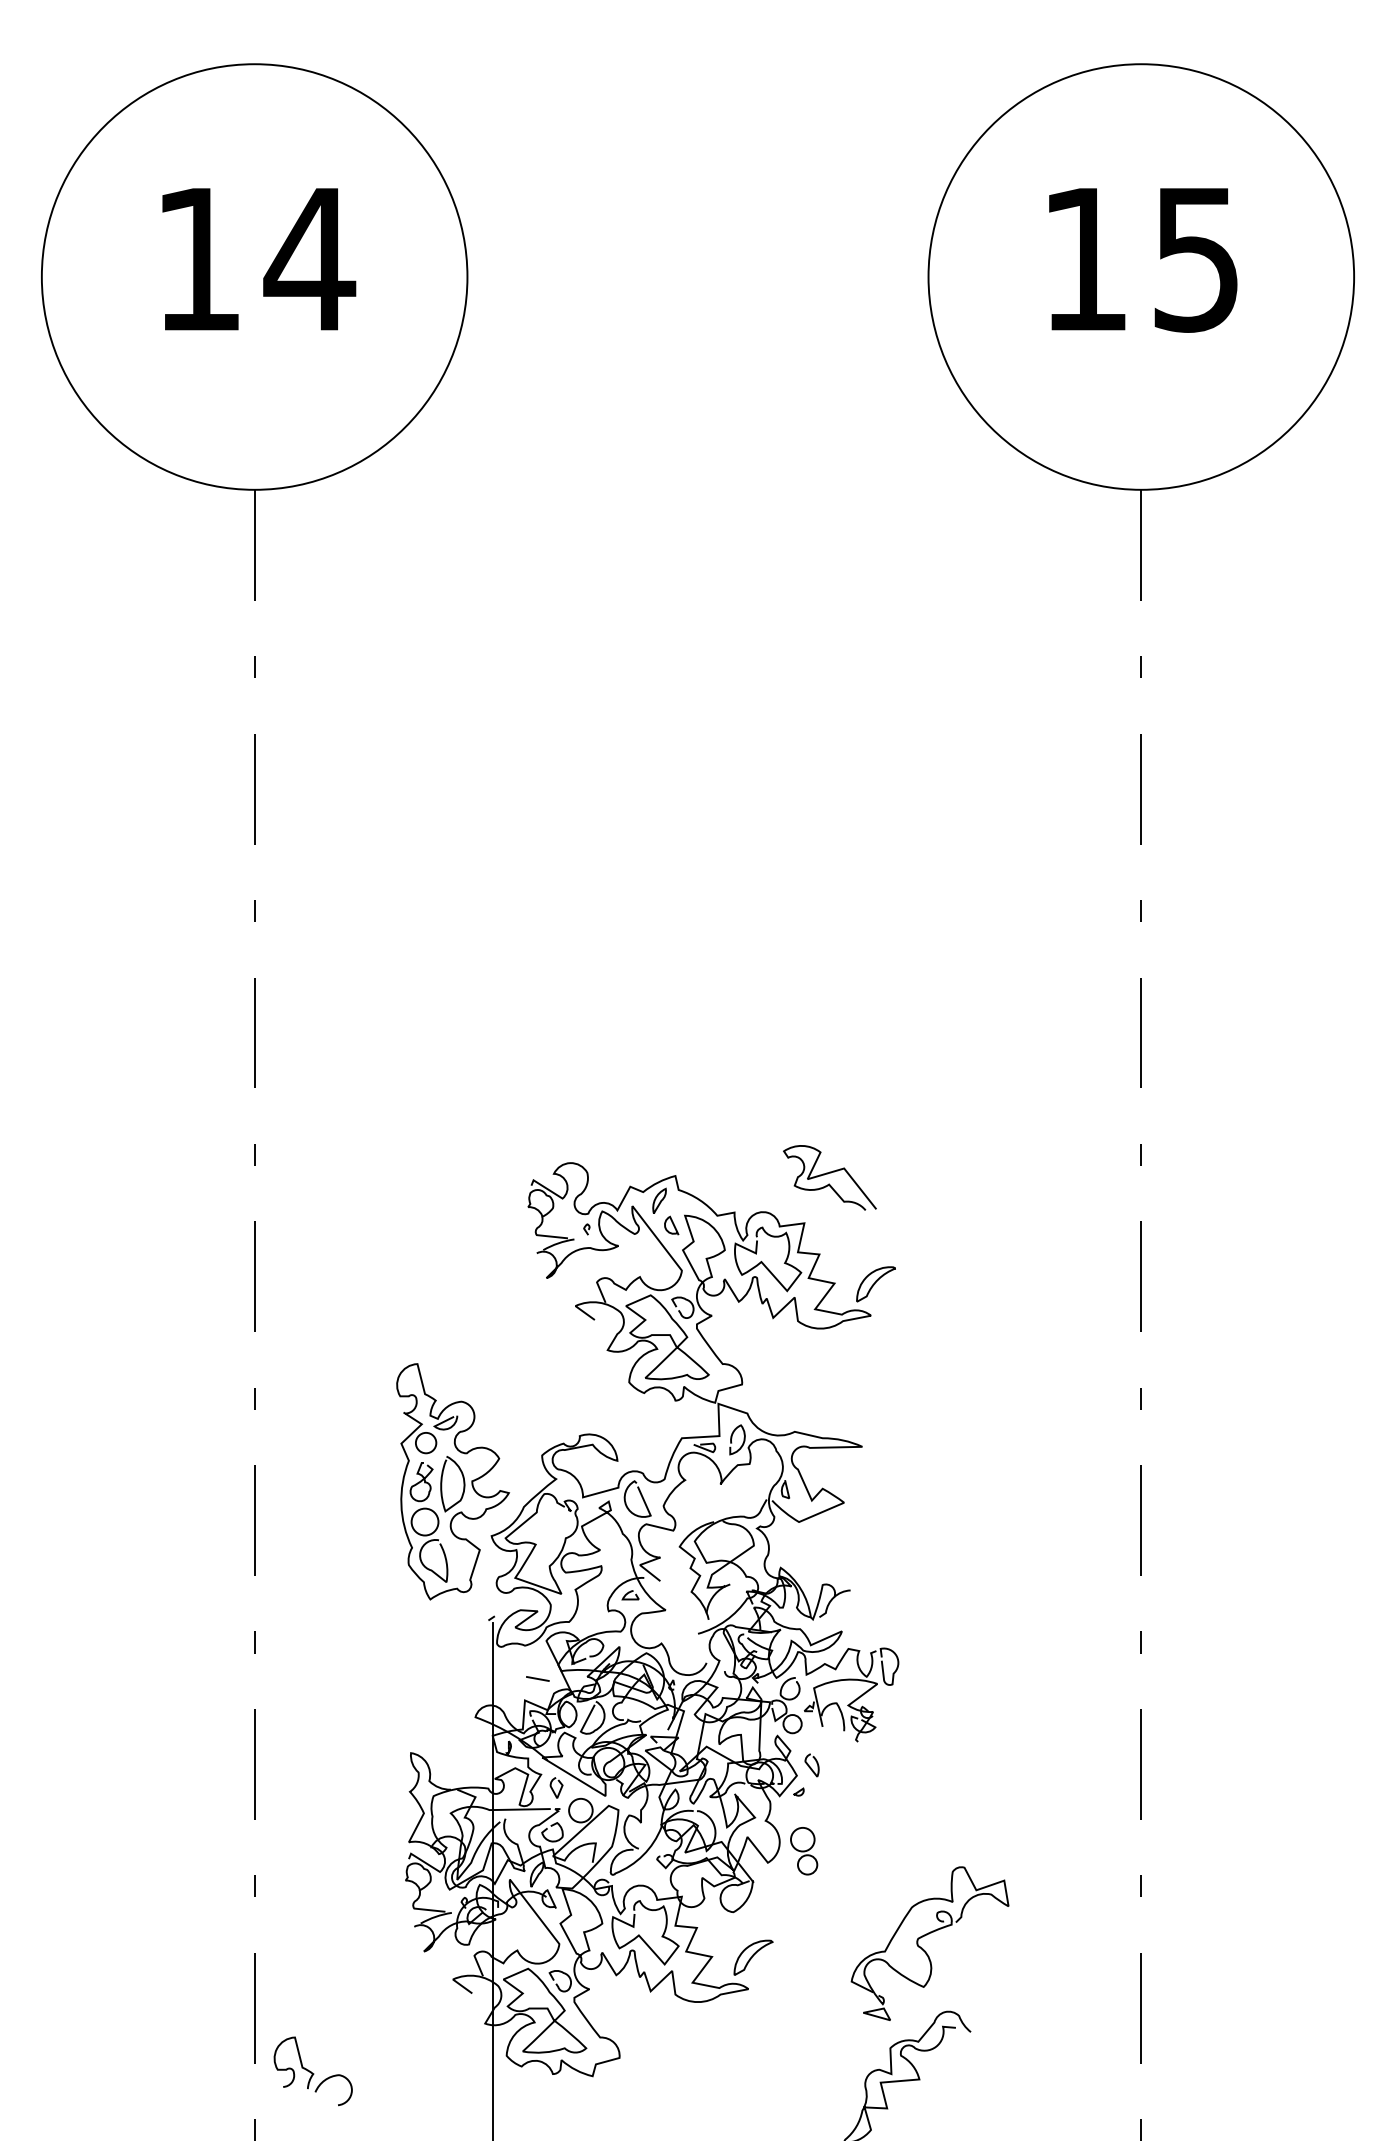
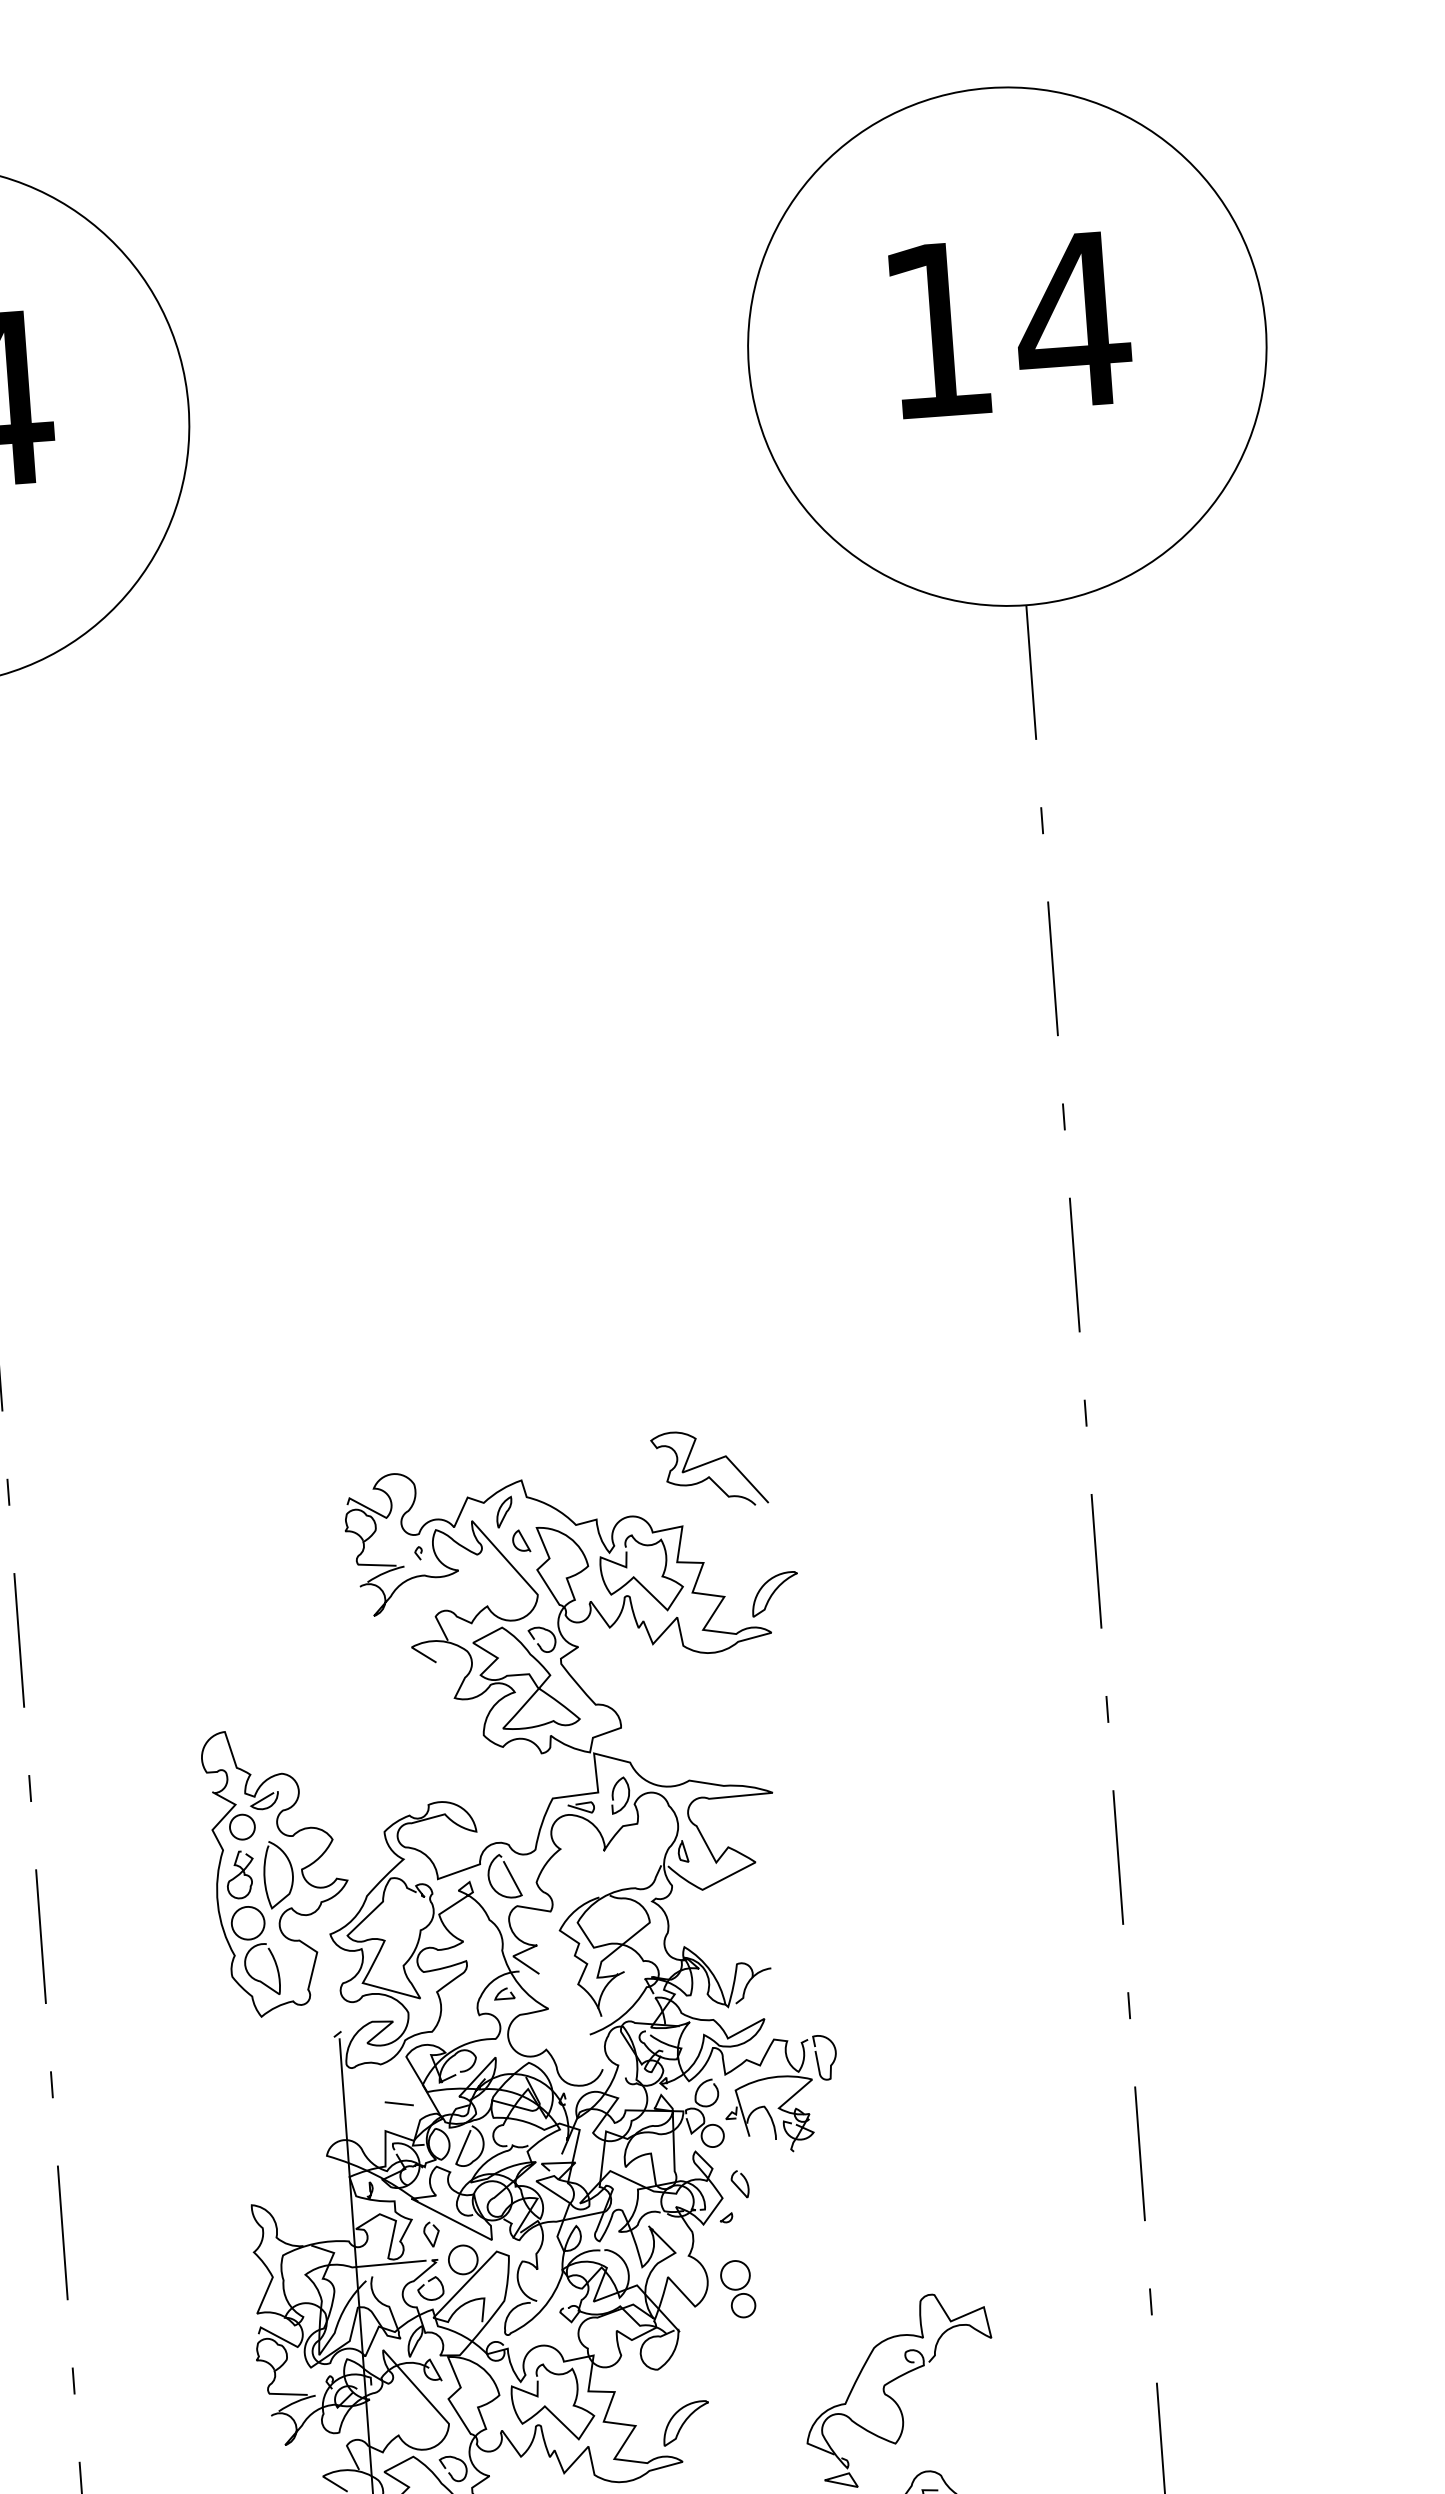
text: (1195, 260) -> (1071, 321), 15 -> 14

